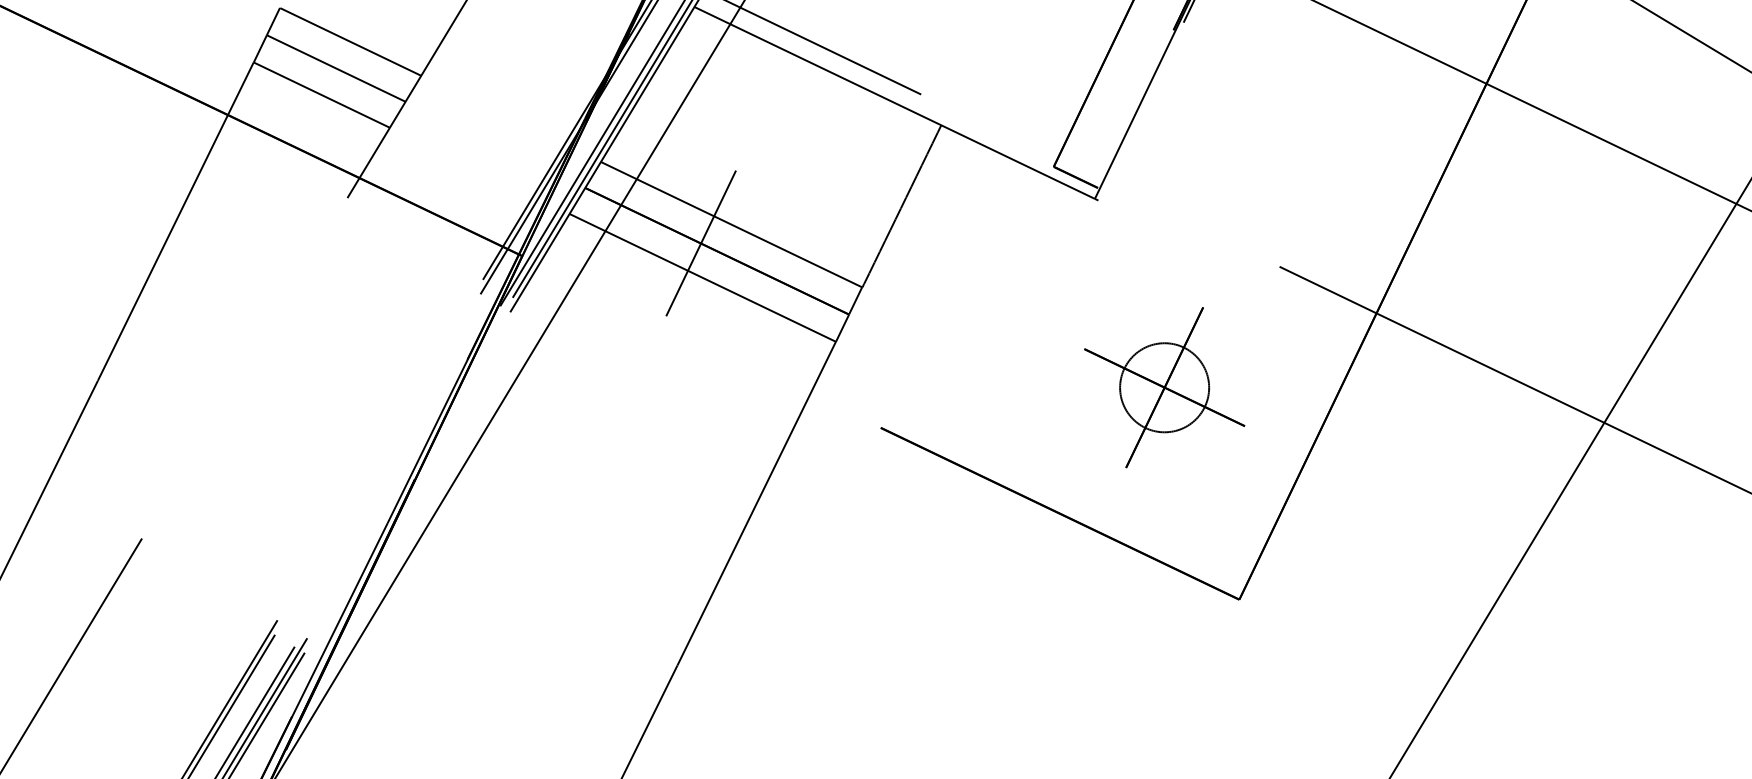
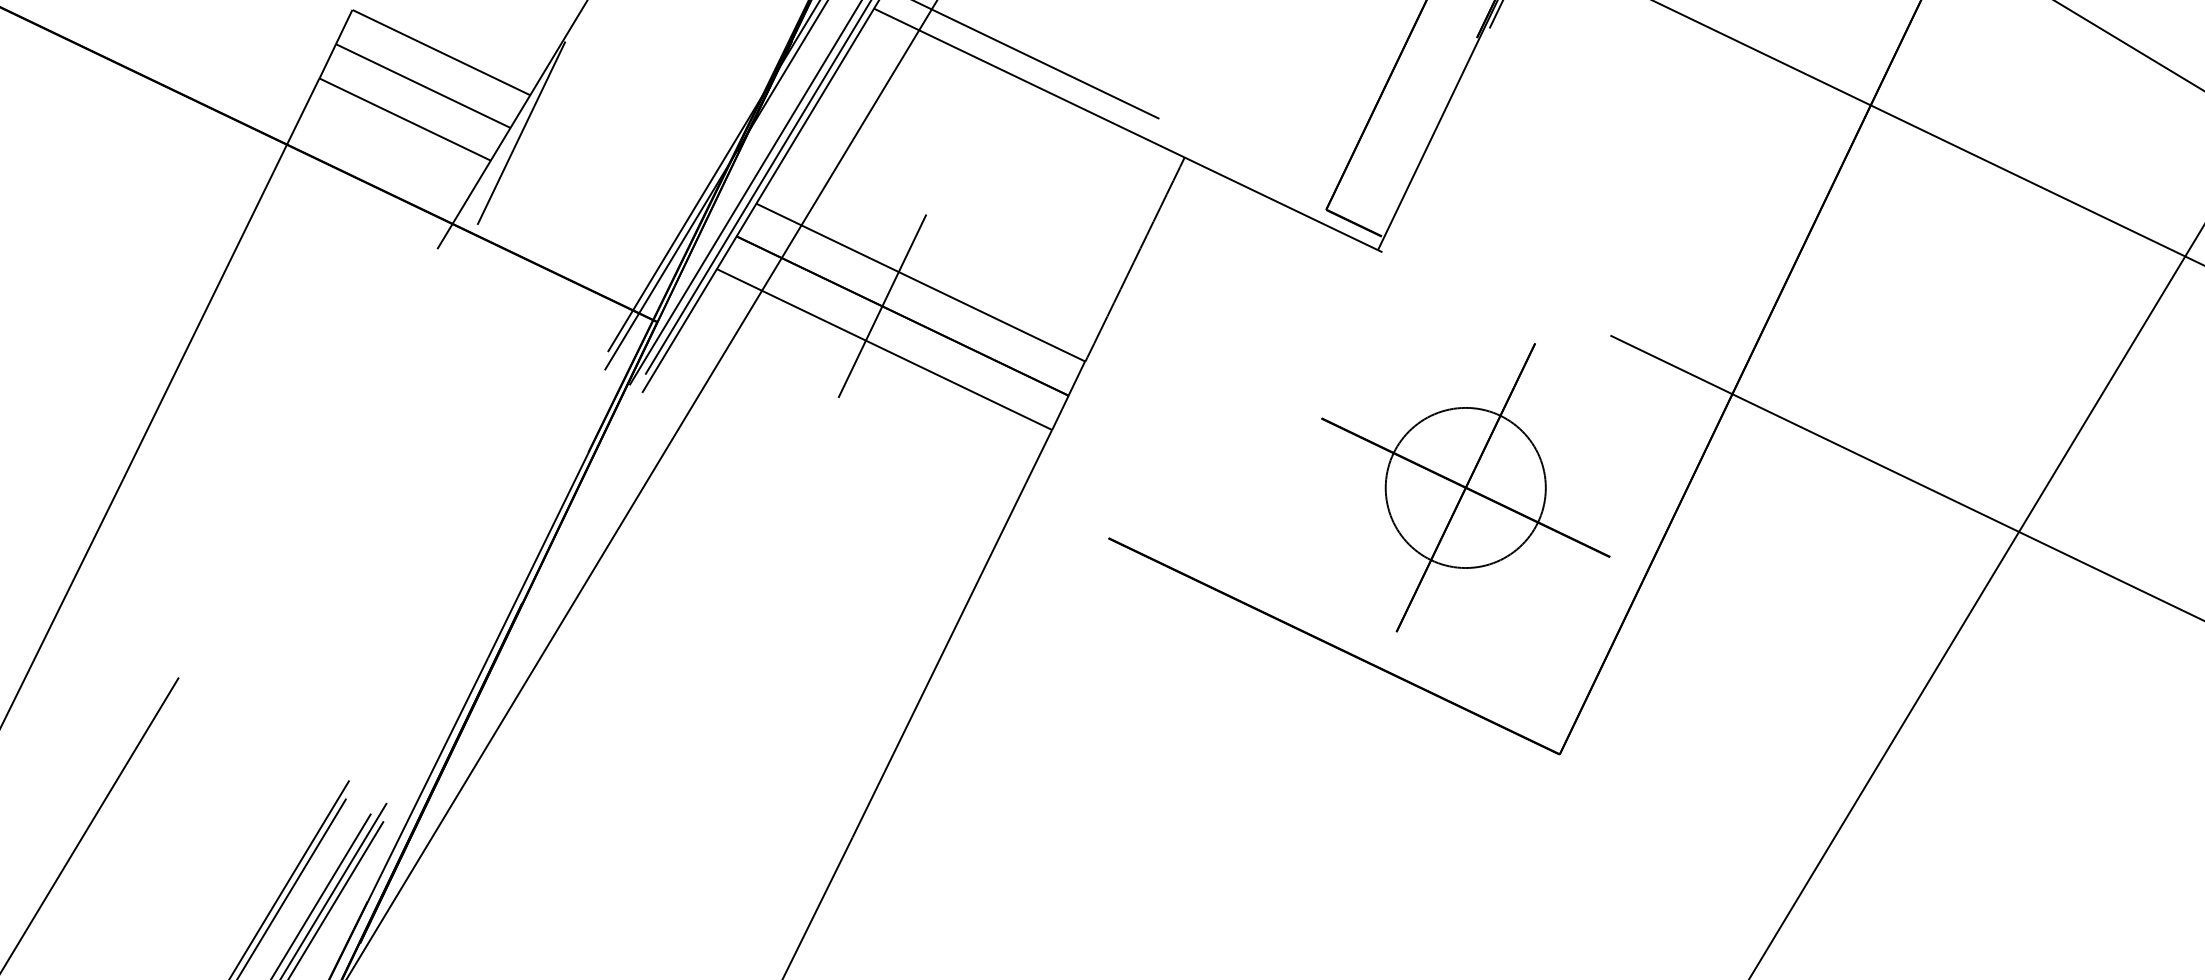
line: (414, 105) -> (521, 132), added
part: (1164, 387) -> (1465, 487), size x1.43

